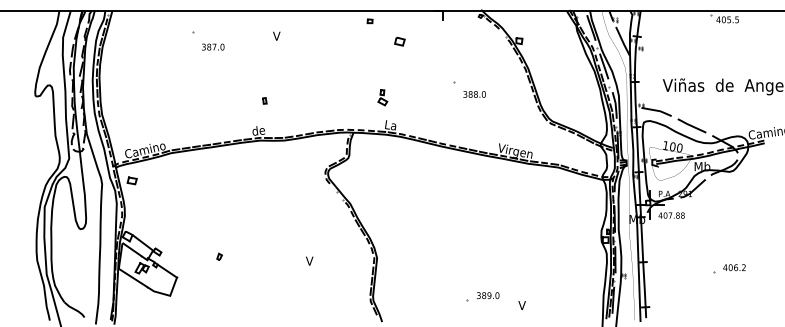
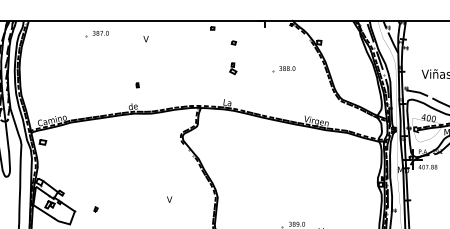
part: (399, 41) -> (233, 42), size x0.62
text: (213, 46) -> (100, 32), moved
text: (474, 94) -> (287, 68), moved
part: (382, 97) -> (233, 68), moved
text: (665, 145) -> (423, 117), 100 -> 400
part: (219, 256) -> (95, 209), moved

